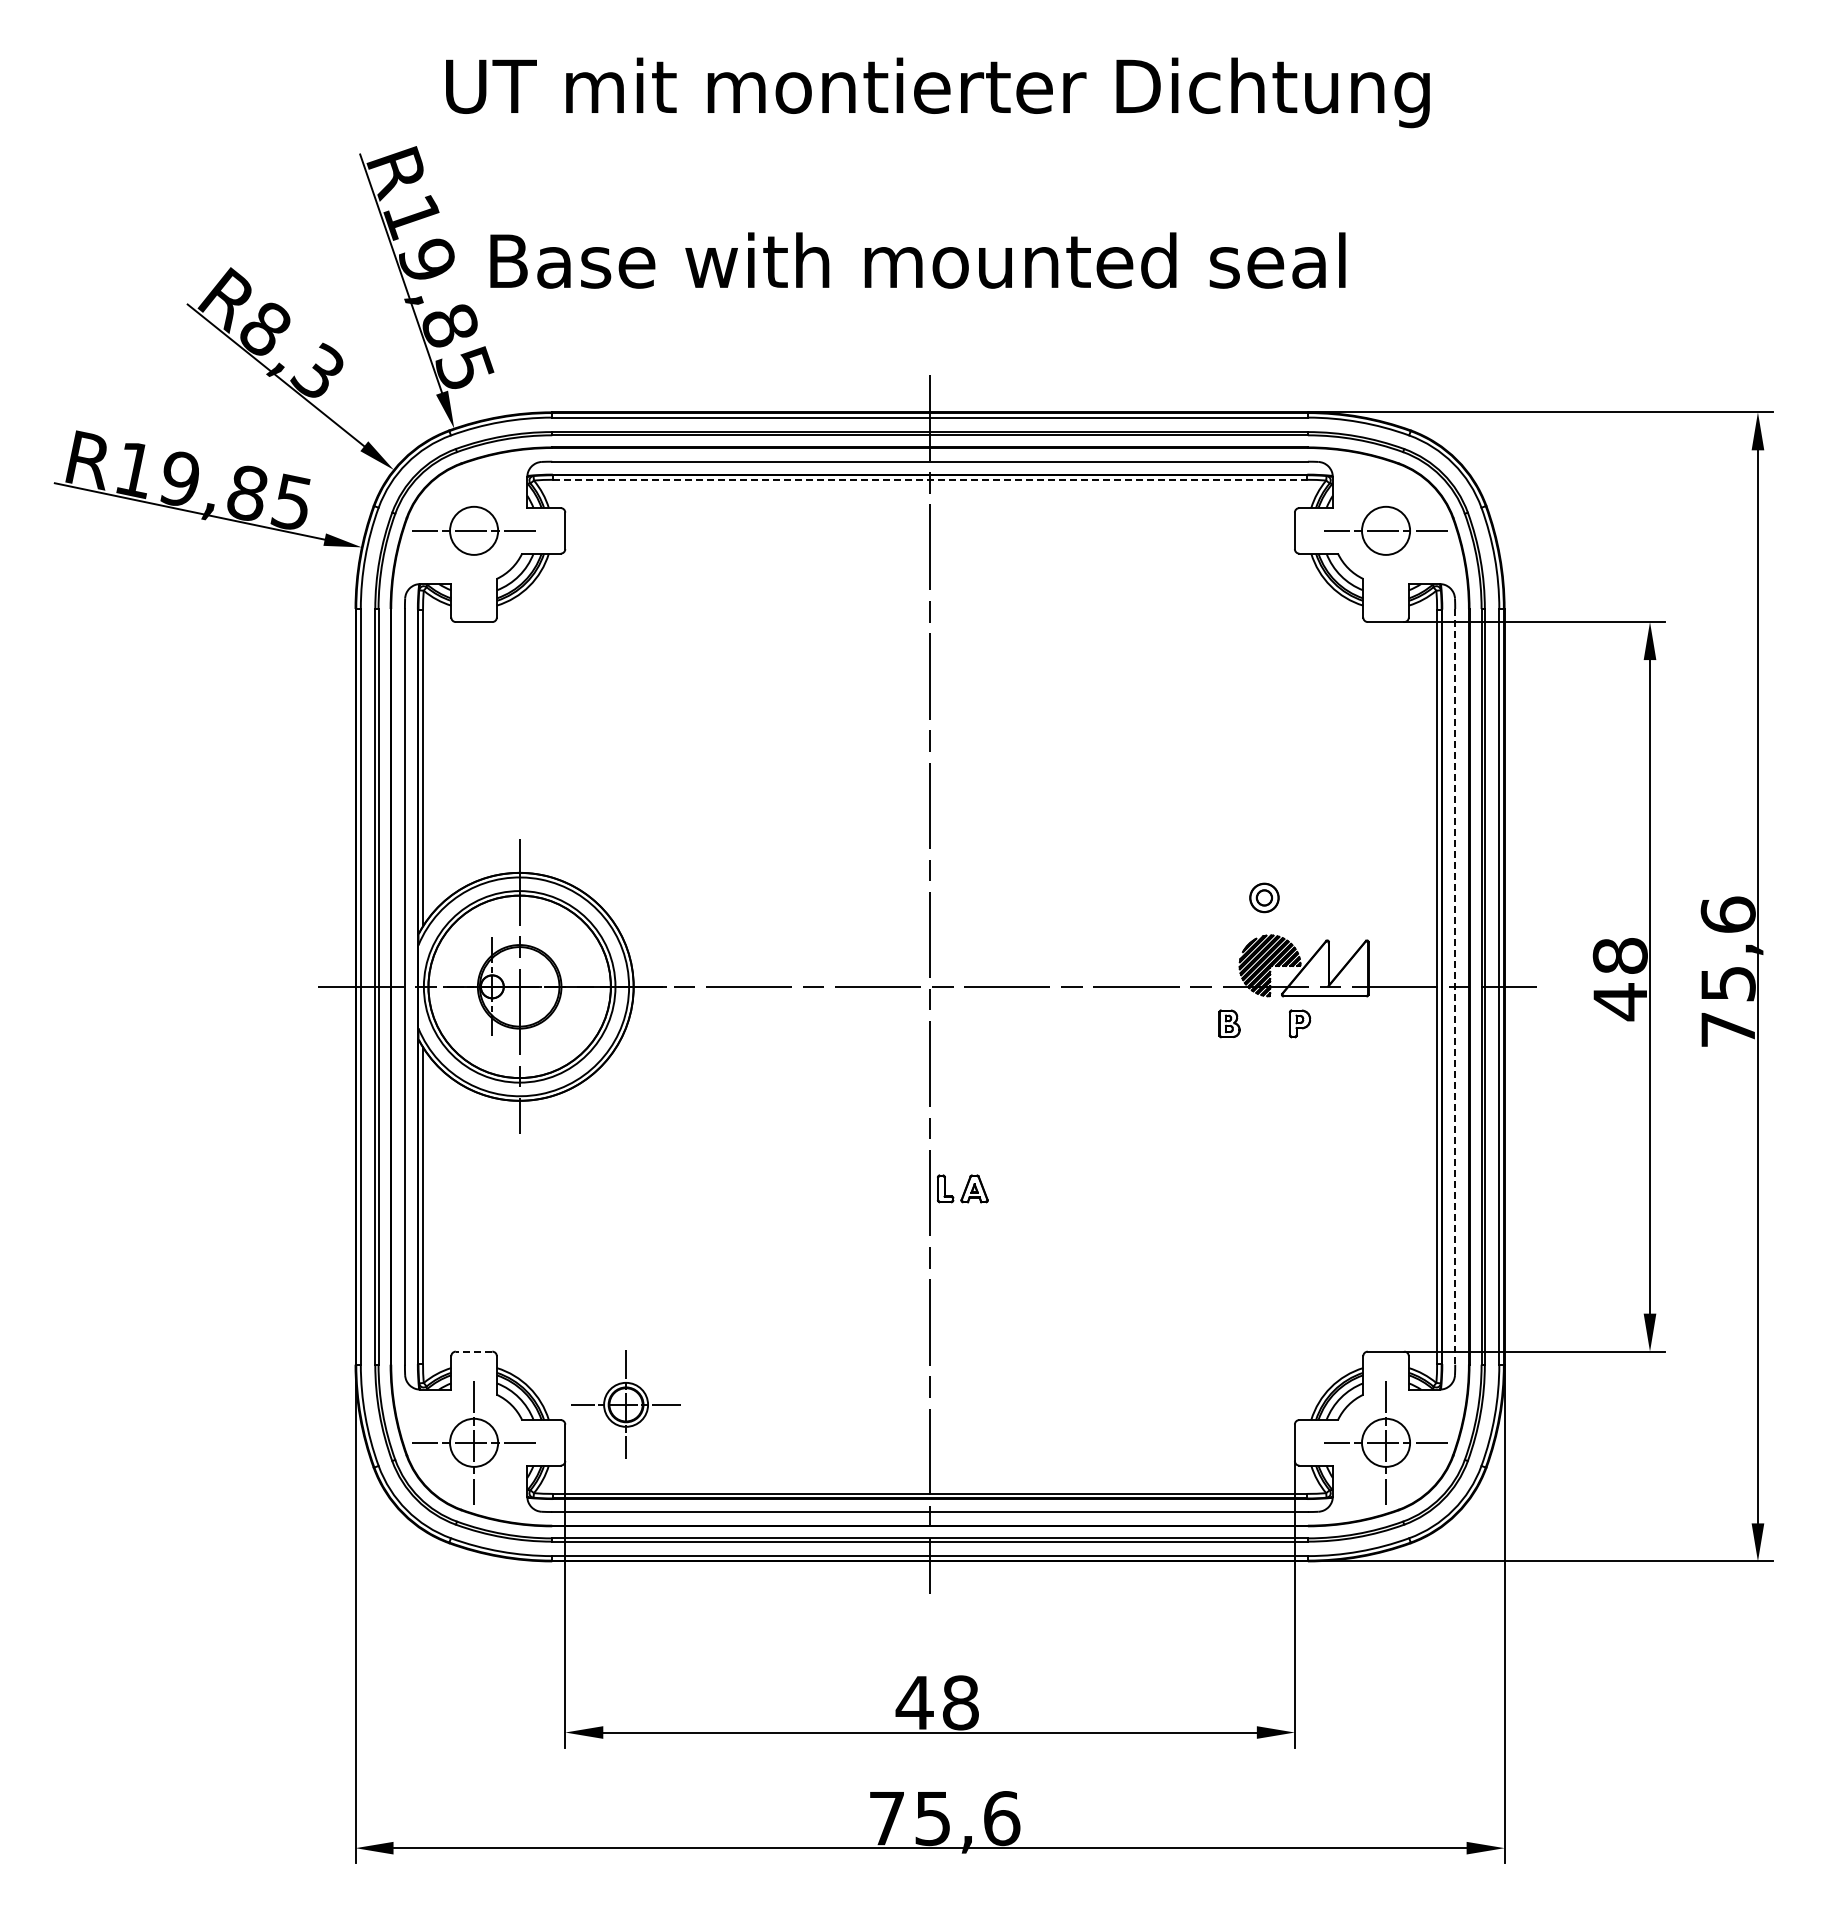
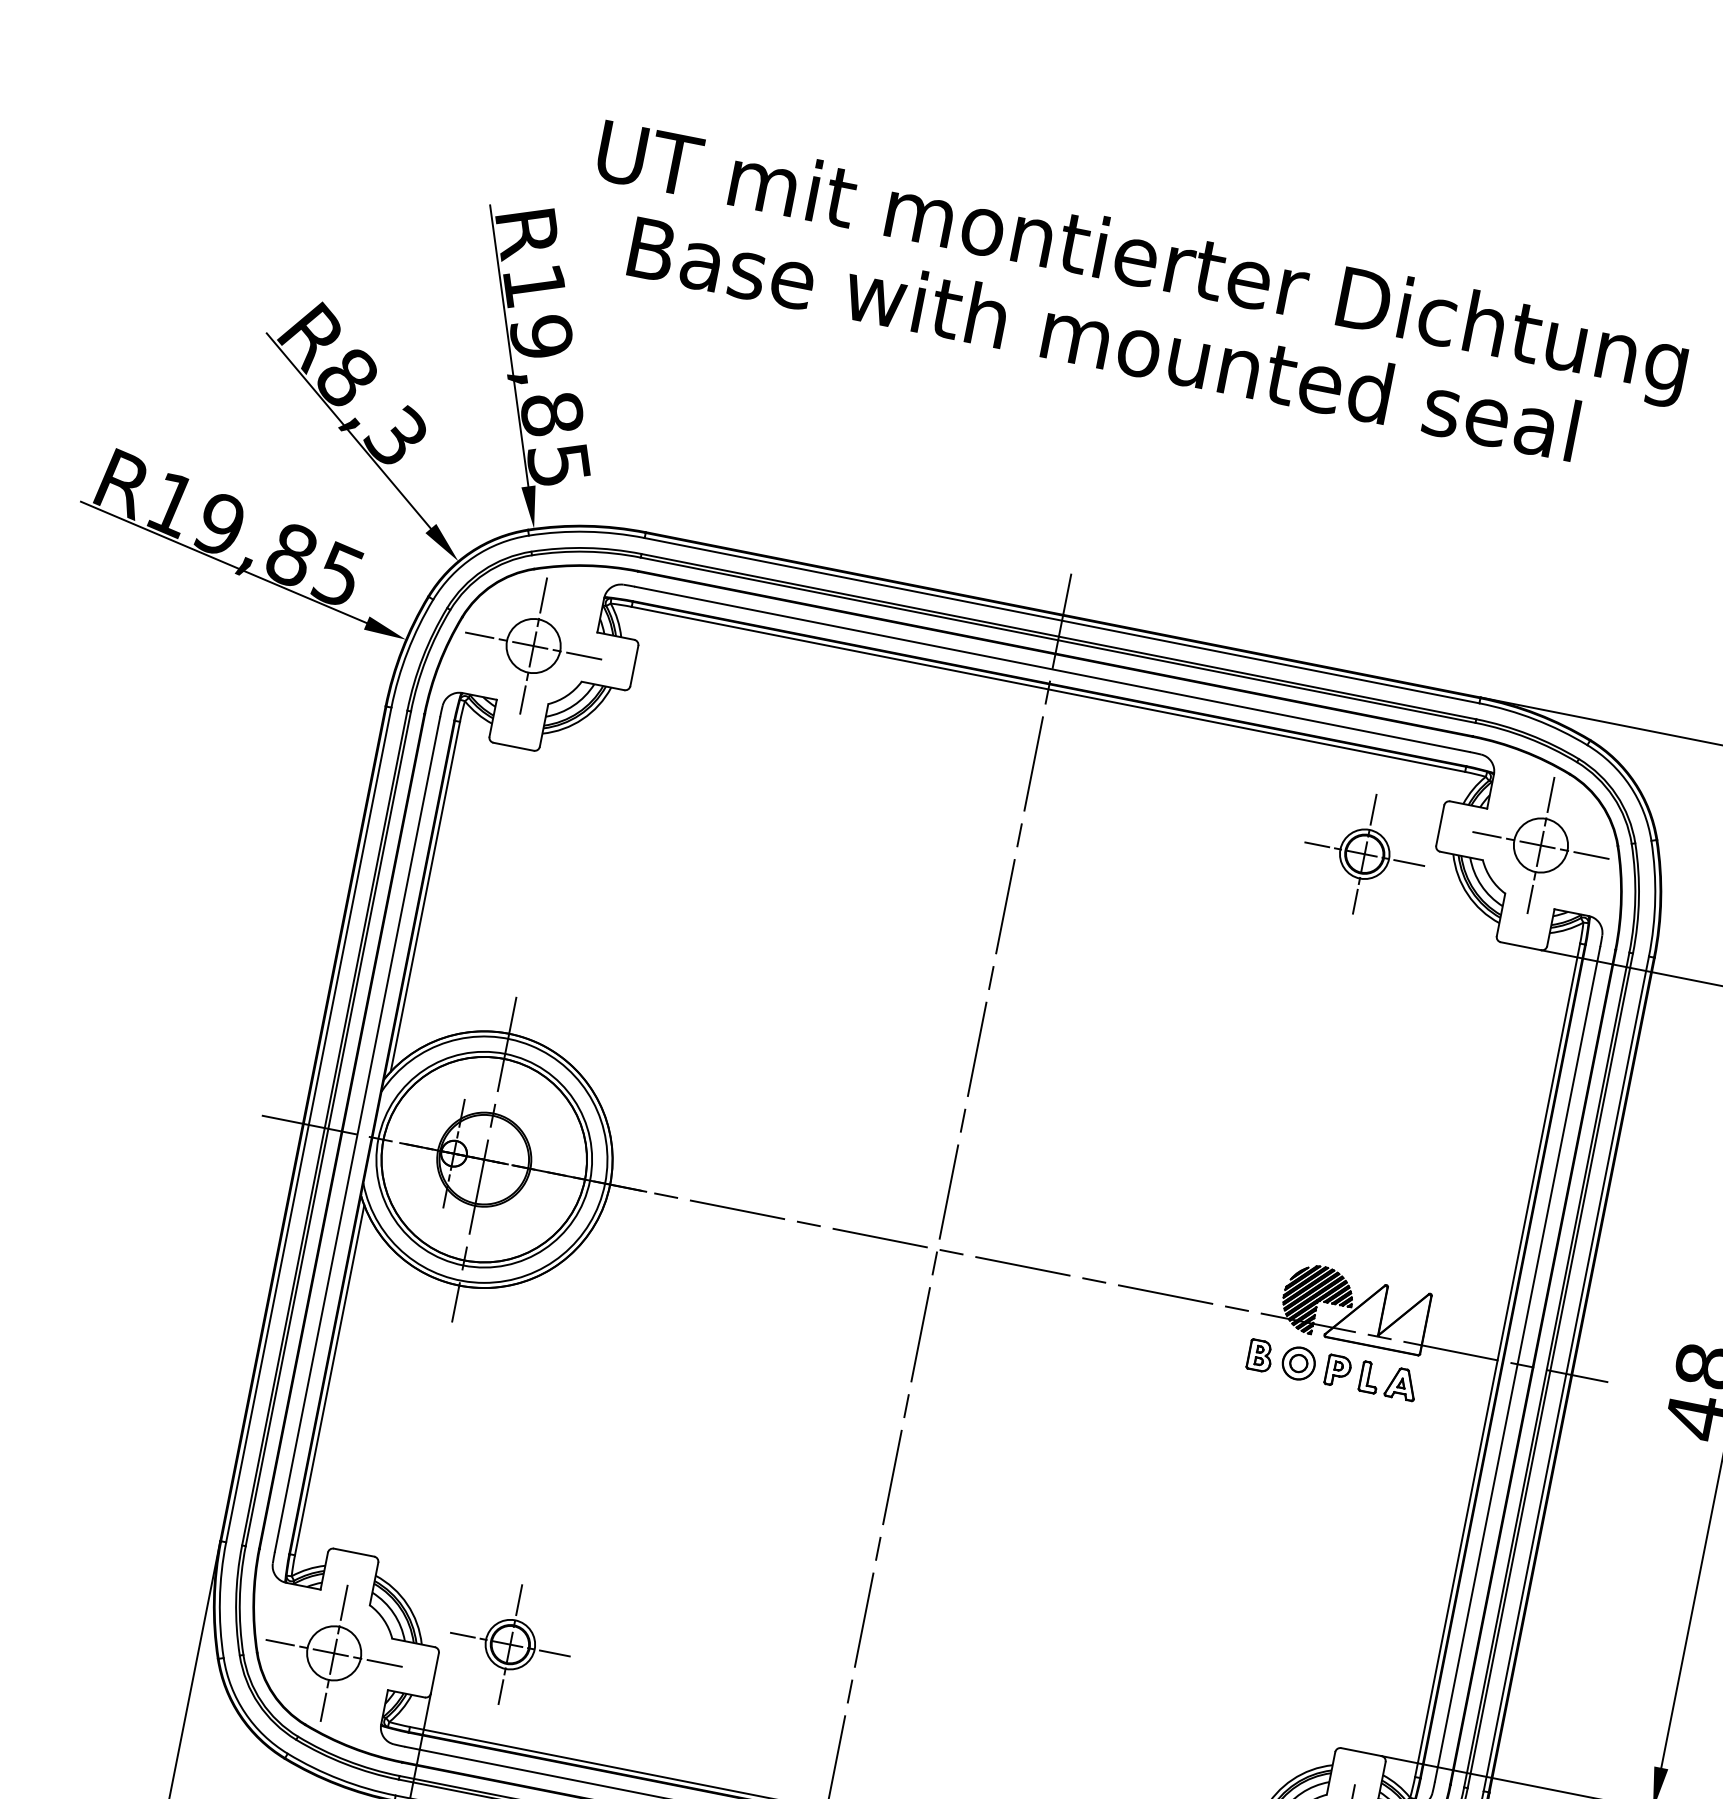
text: (917, 260) -> (1103, 338), moved
line: (930, 479) -> (1049, 689), dashed -> solid
line: (474, 530) -> (534, 645), added
line: (1386, 530) -> (1541, 845), added
part: (1233, 568) -> (1364, 853), added
part: (1264, 897) -> (1298, 1363), moved
line: (1455, 986) -> (1518, 1363), dashed -> solid
part: (962, 1188) -> (1388, 1380), moved
line: (473, 1351) -> (353, 1552), dashed -> solid

